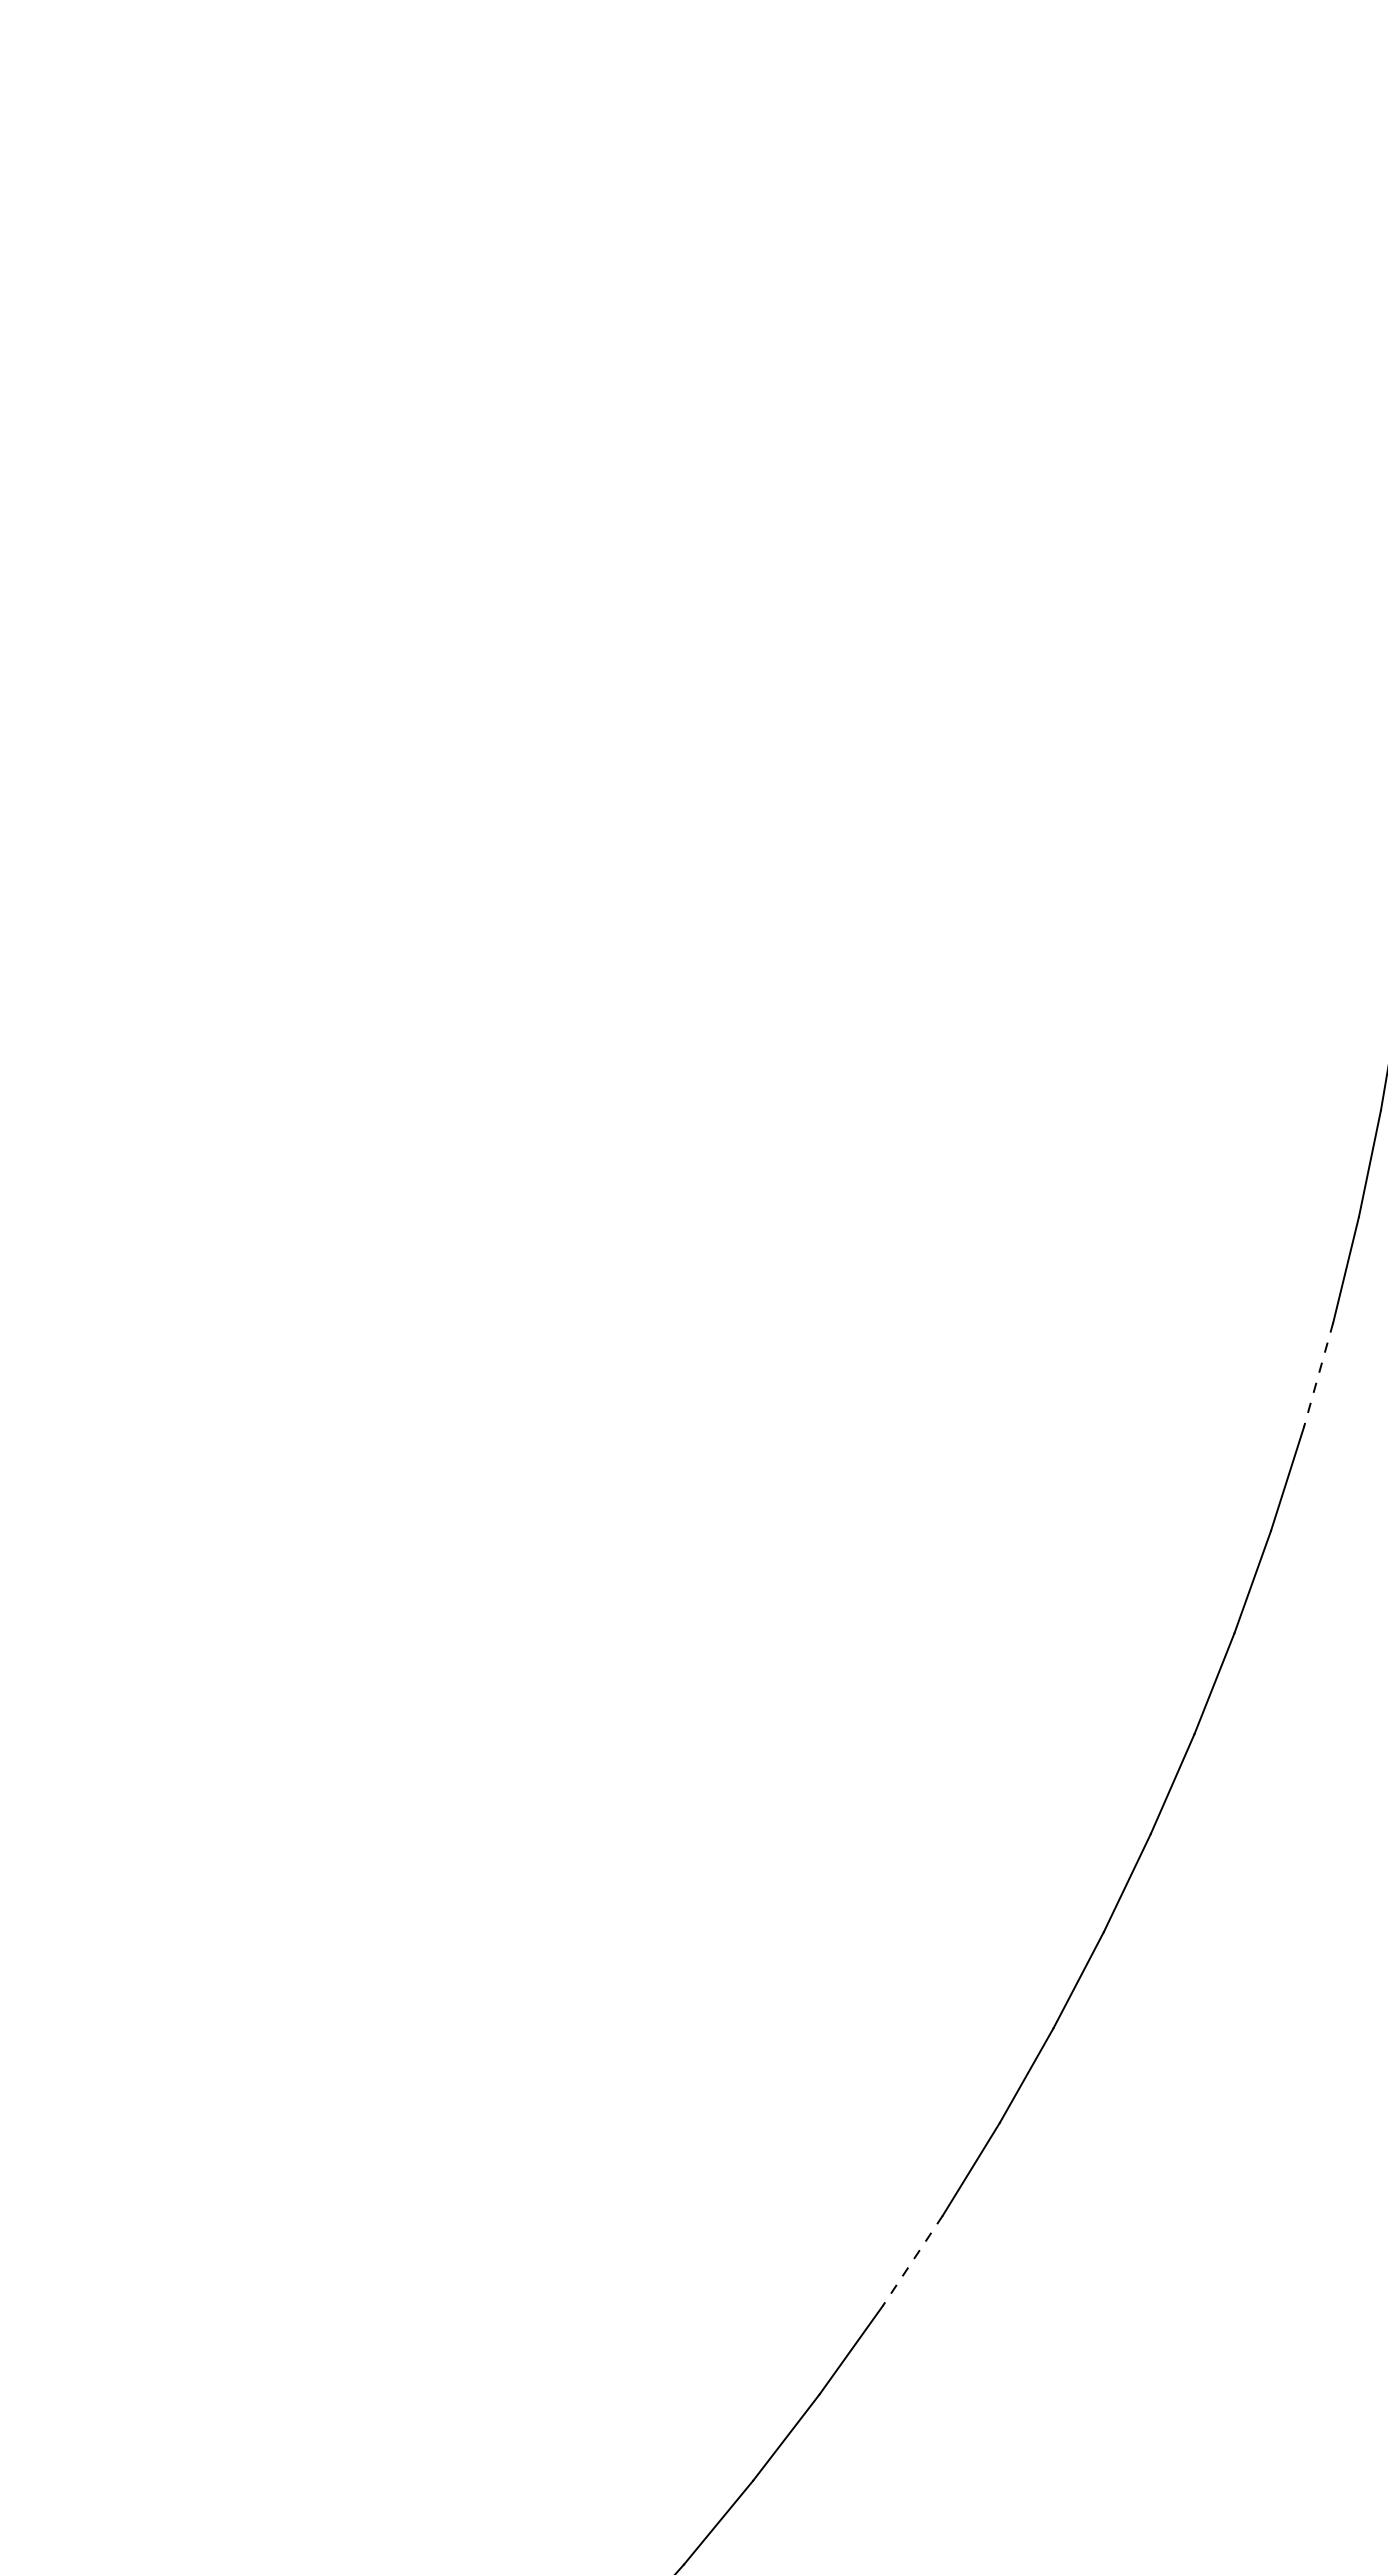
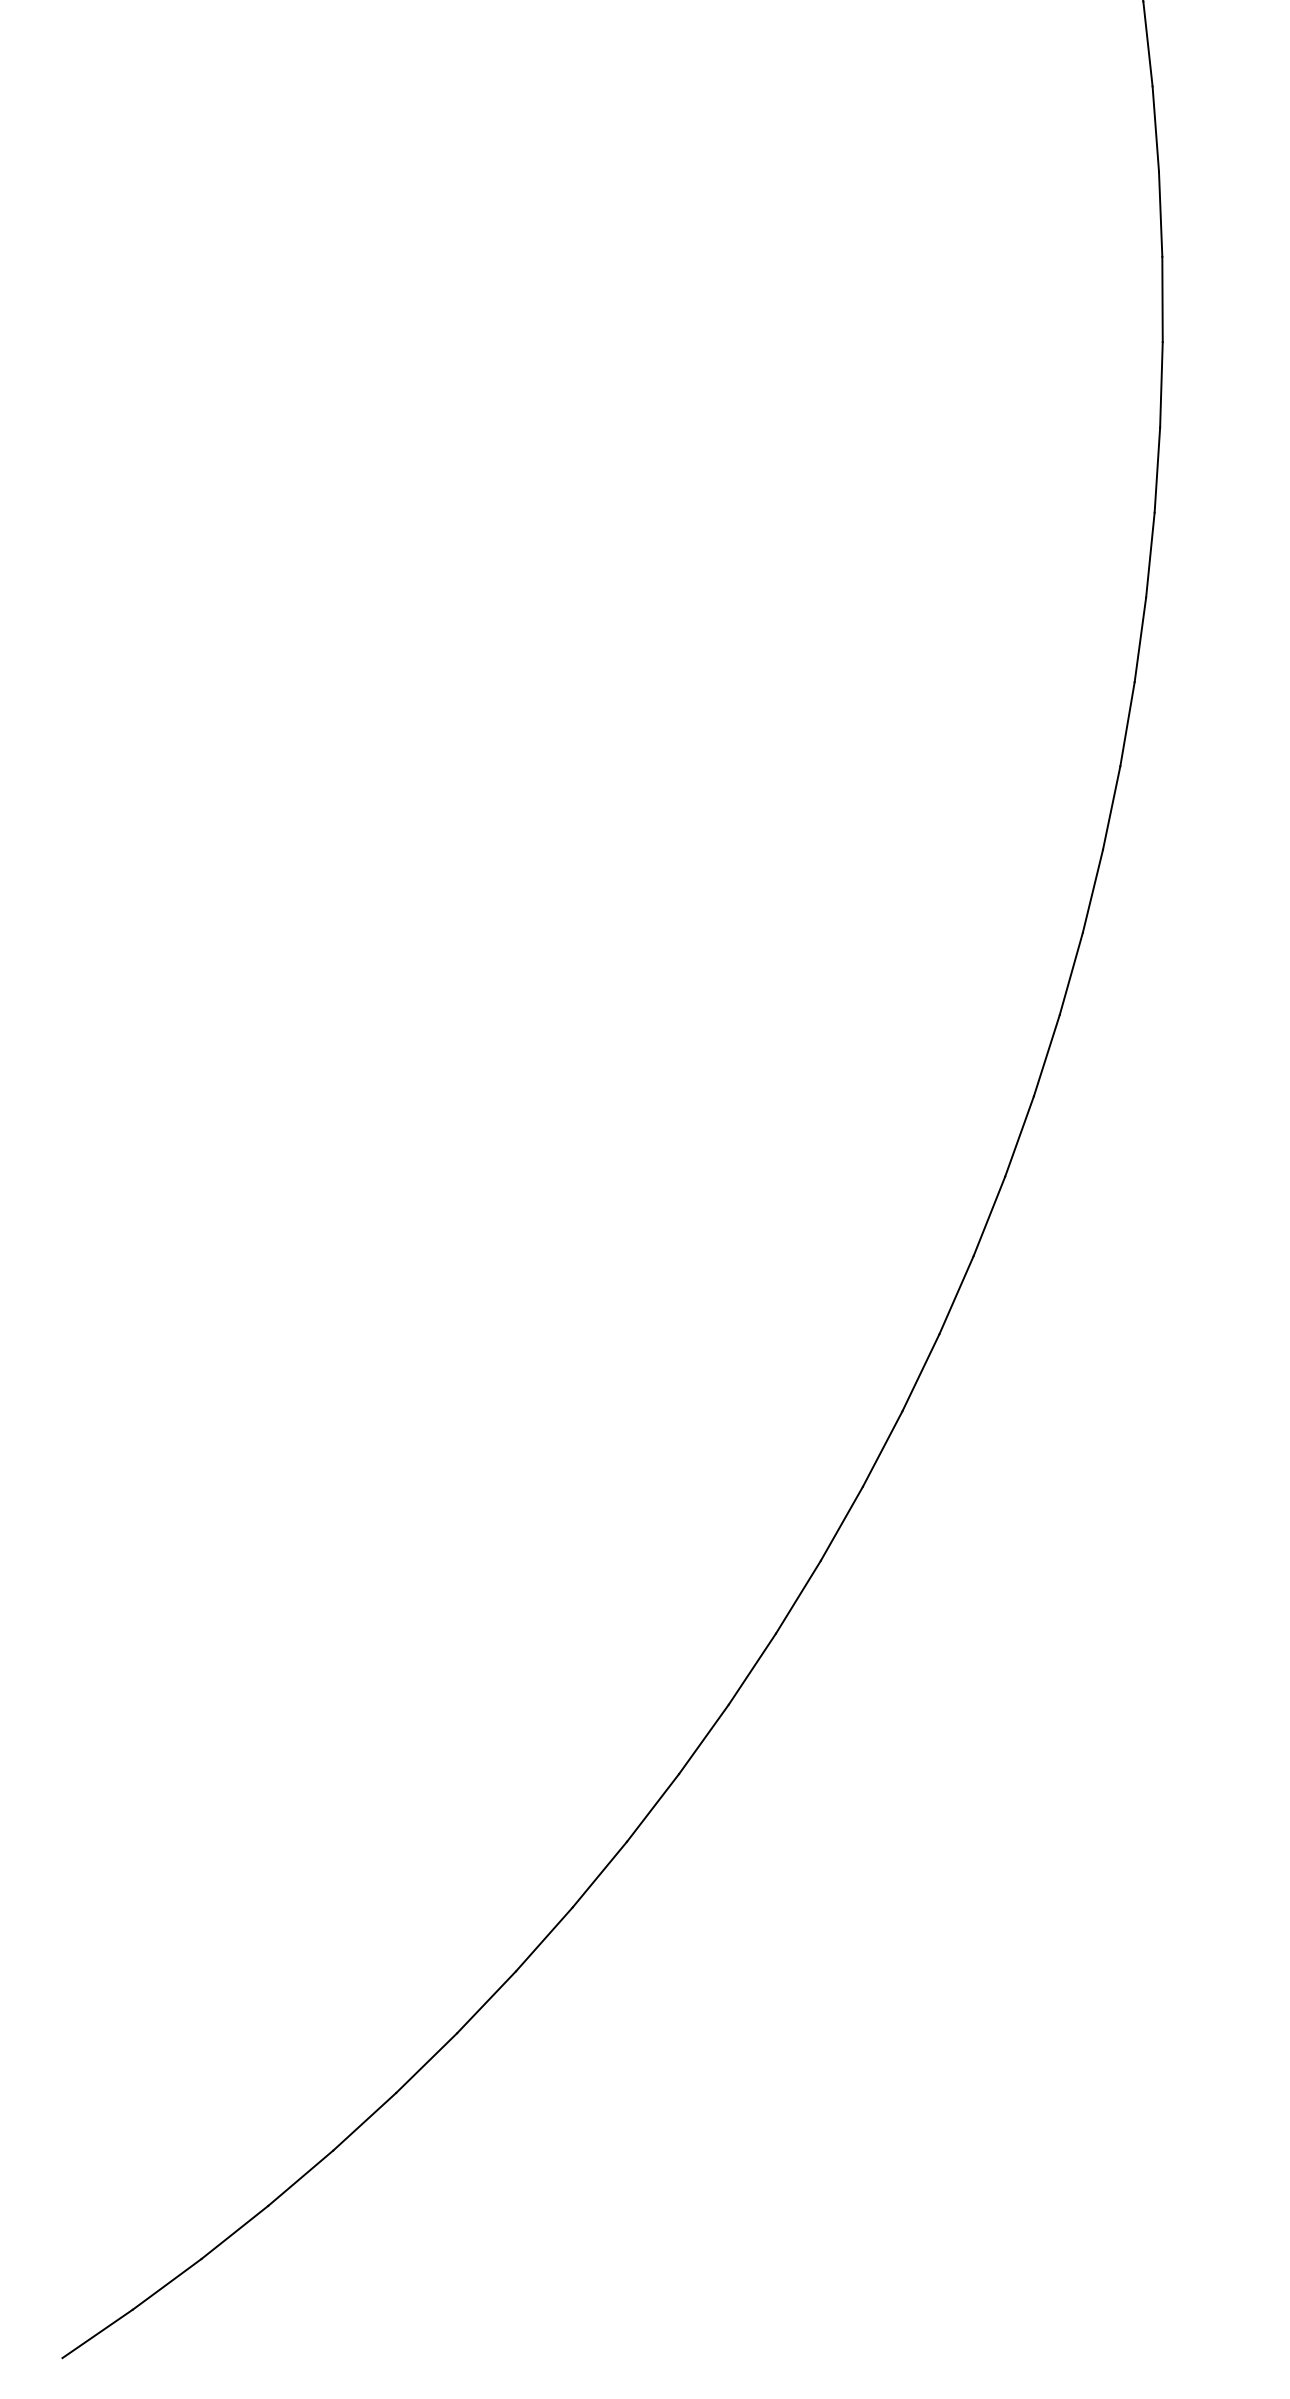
line: (1318, 1375) -> (956, 1295), dashed -> solid
line: (913, 2260) -> (544, 1939), dashed -> solid

